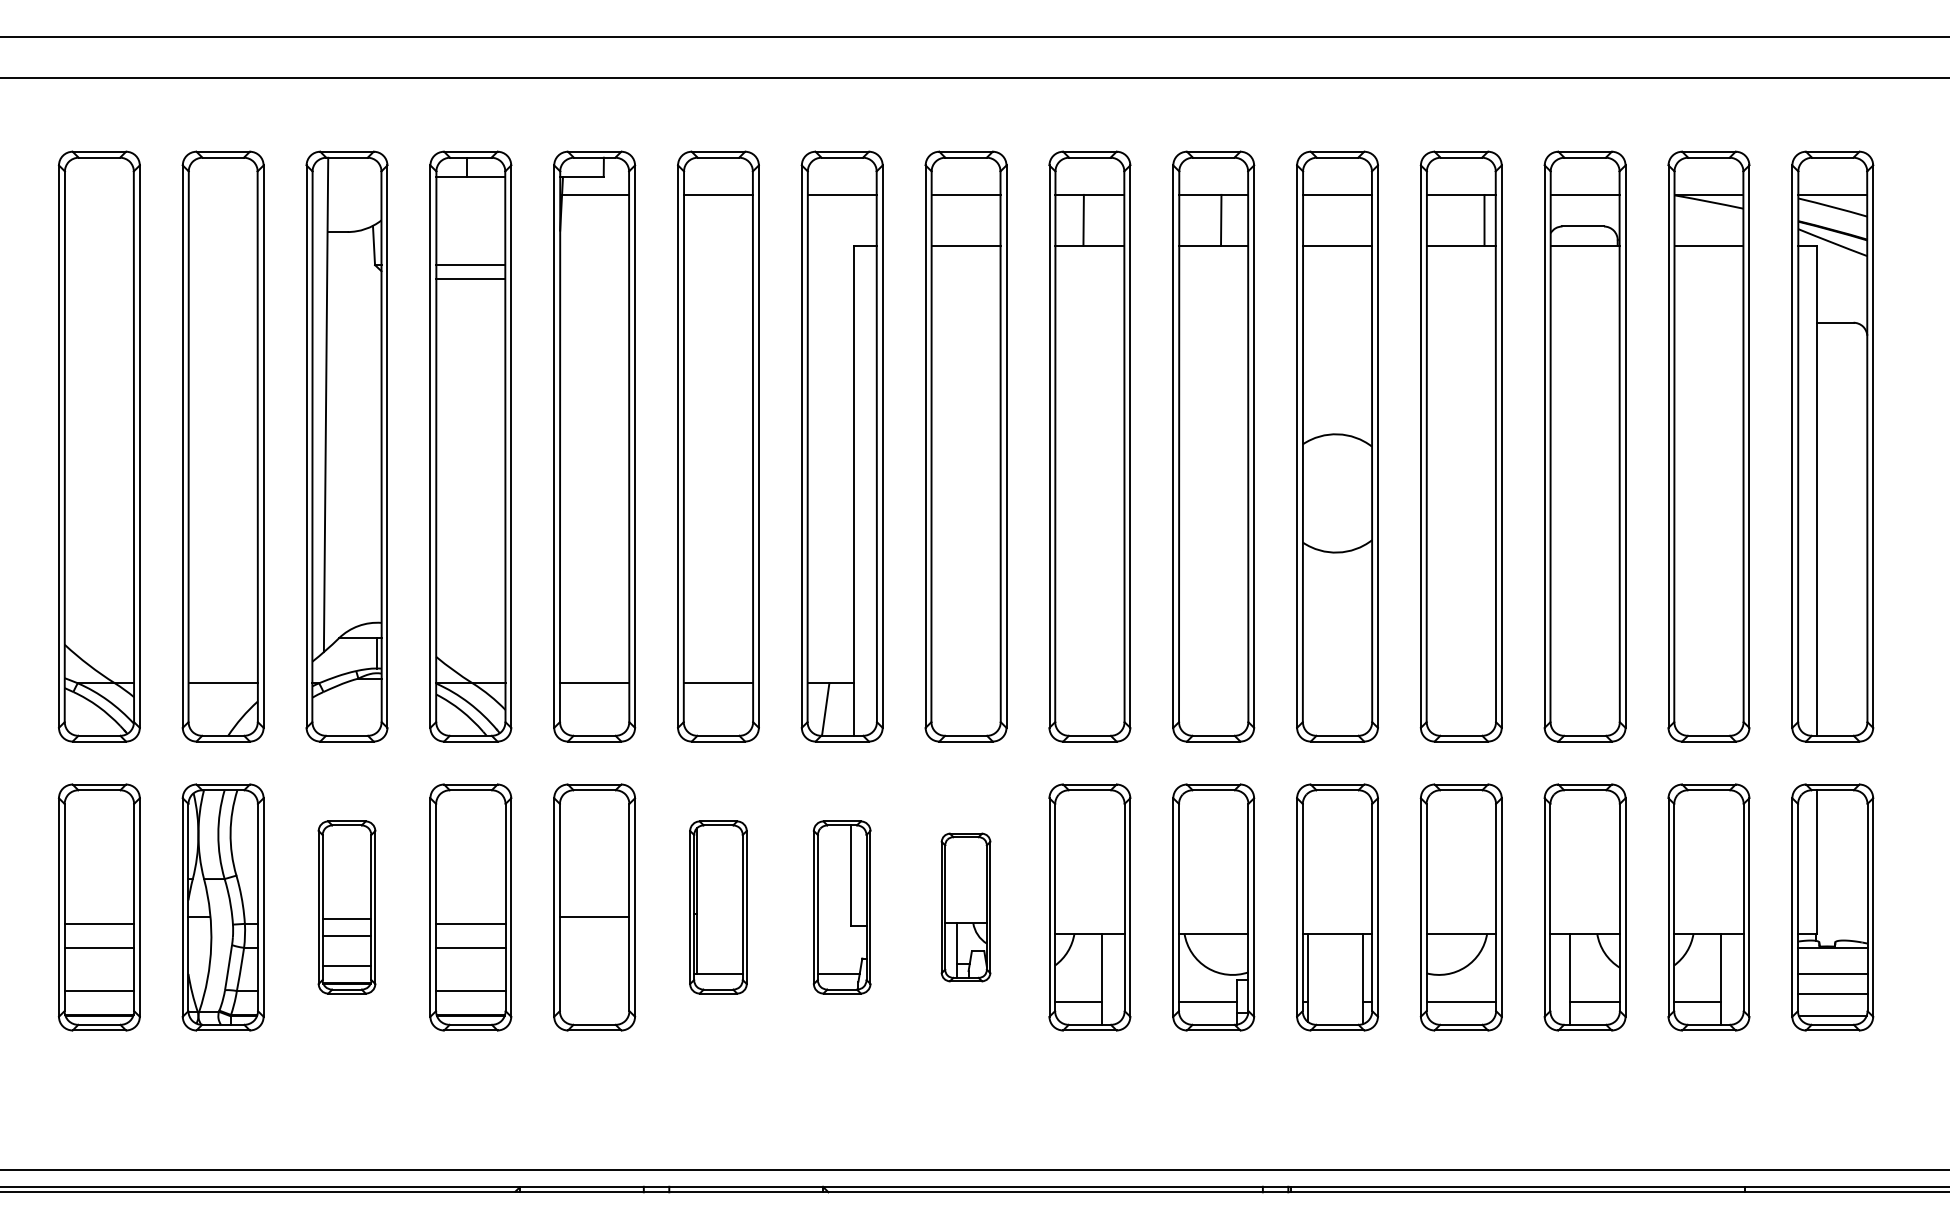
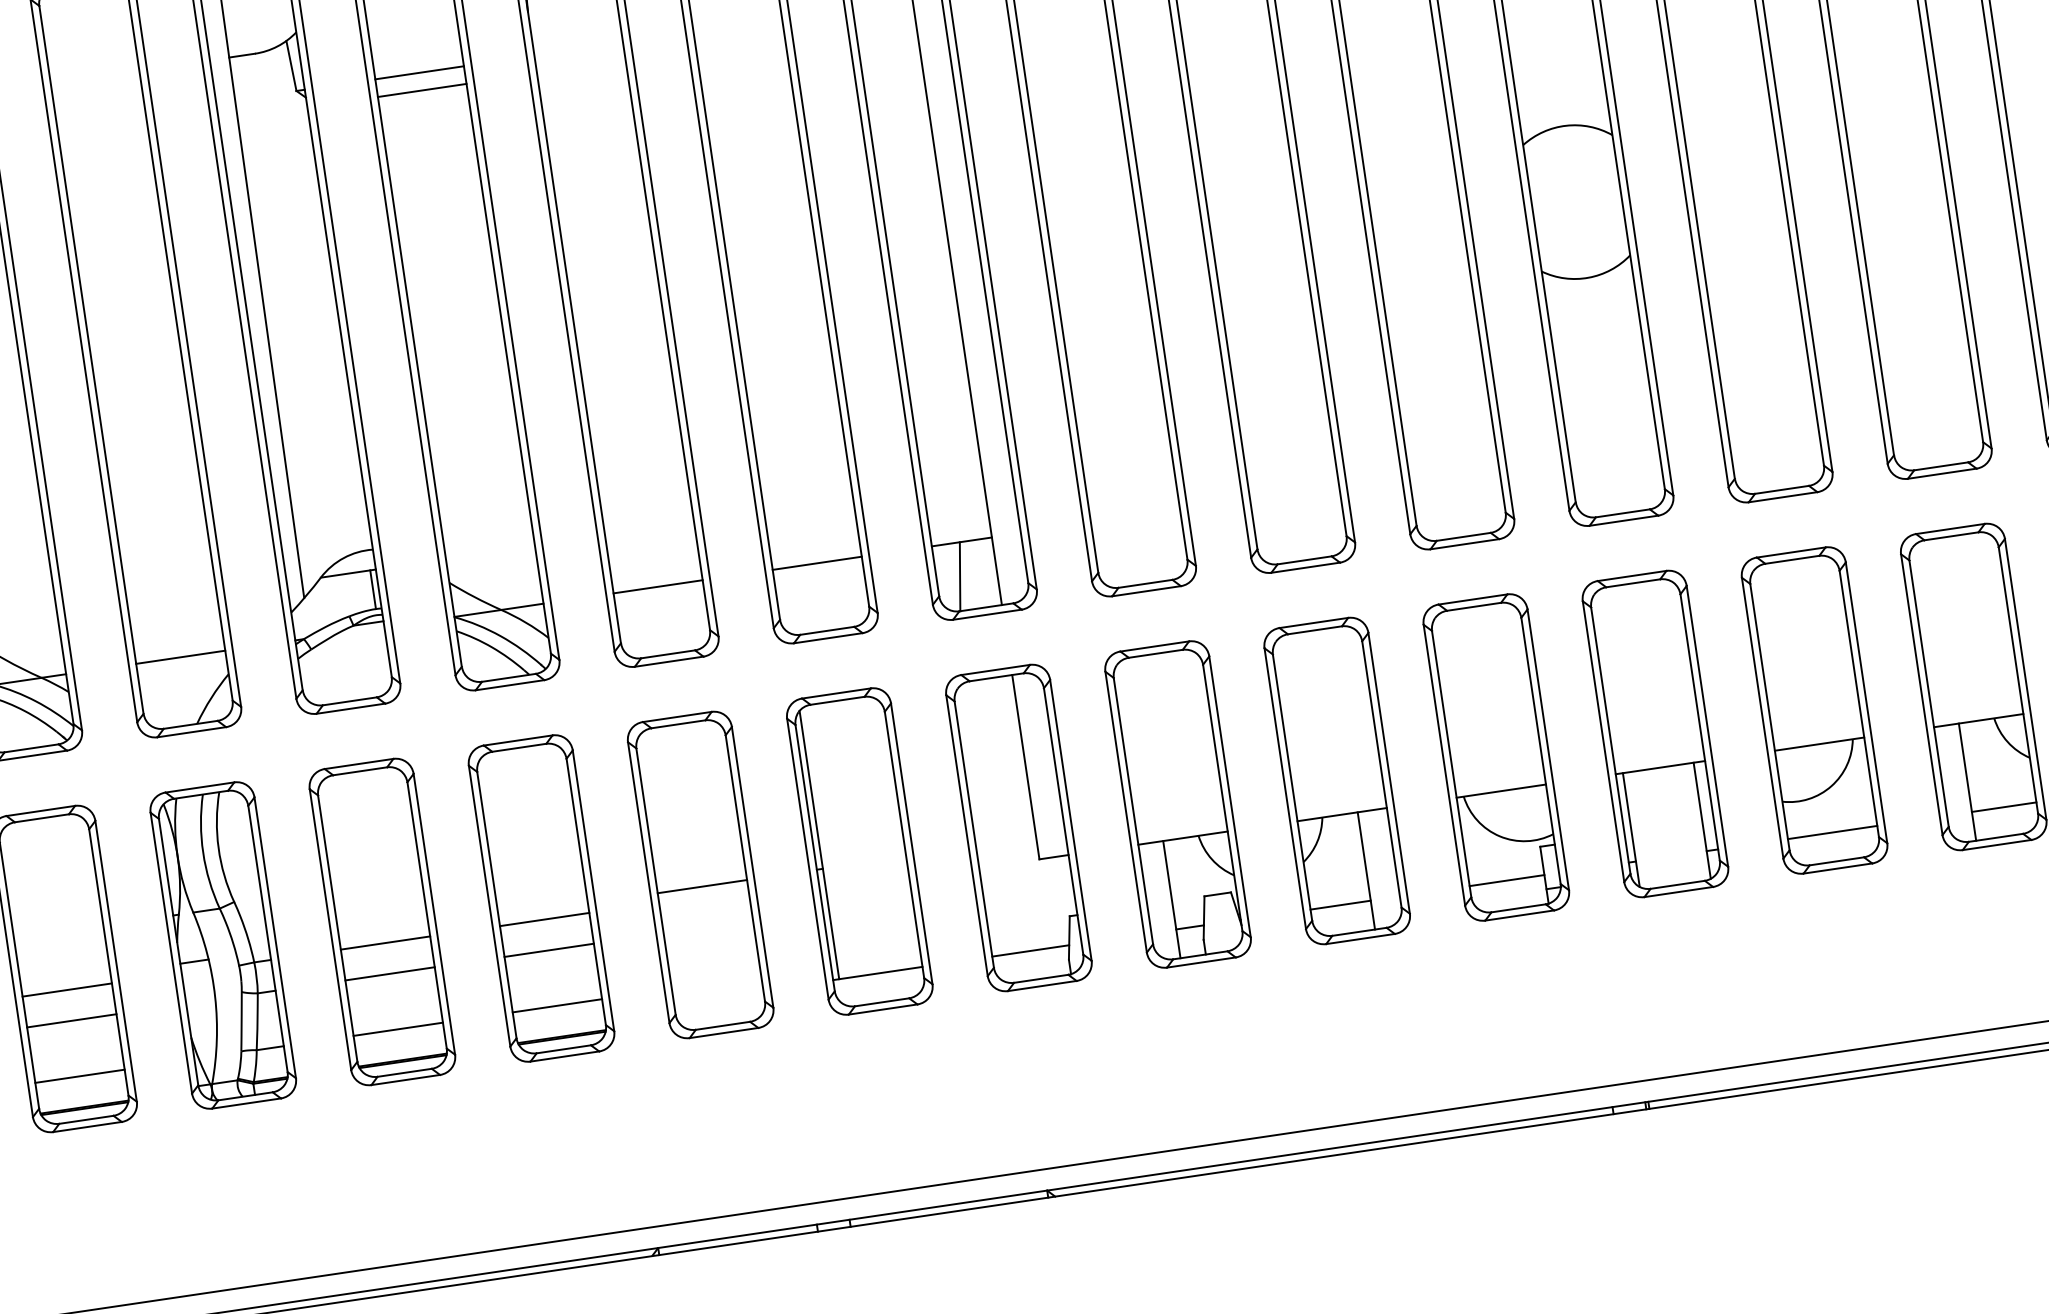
part: (346, 907) -> (381, 922), size x1.43
part: (718, 907) -> (859, 851), size x1.43
part: (841, 907) -> (1017, 828), size x1.43
part: (965, 907) -> (1177, 804), size x1.67

